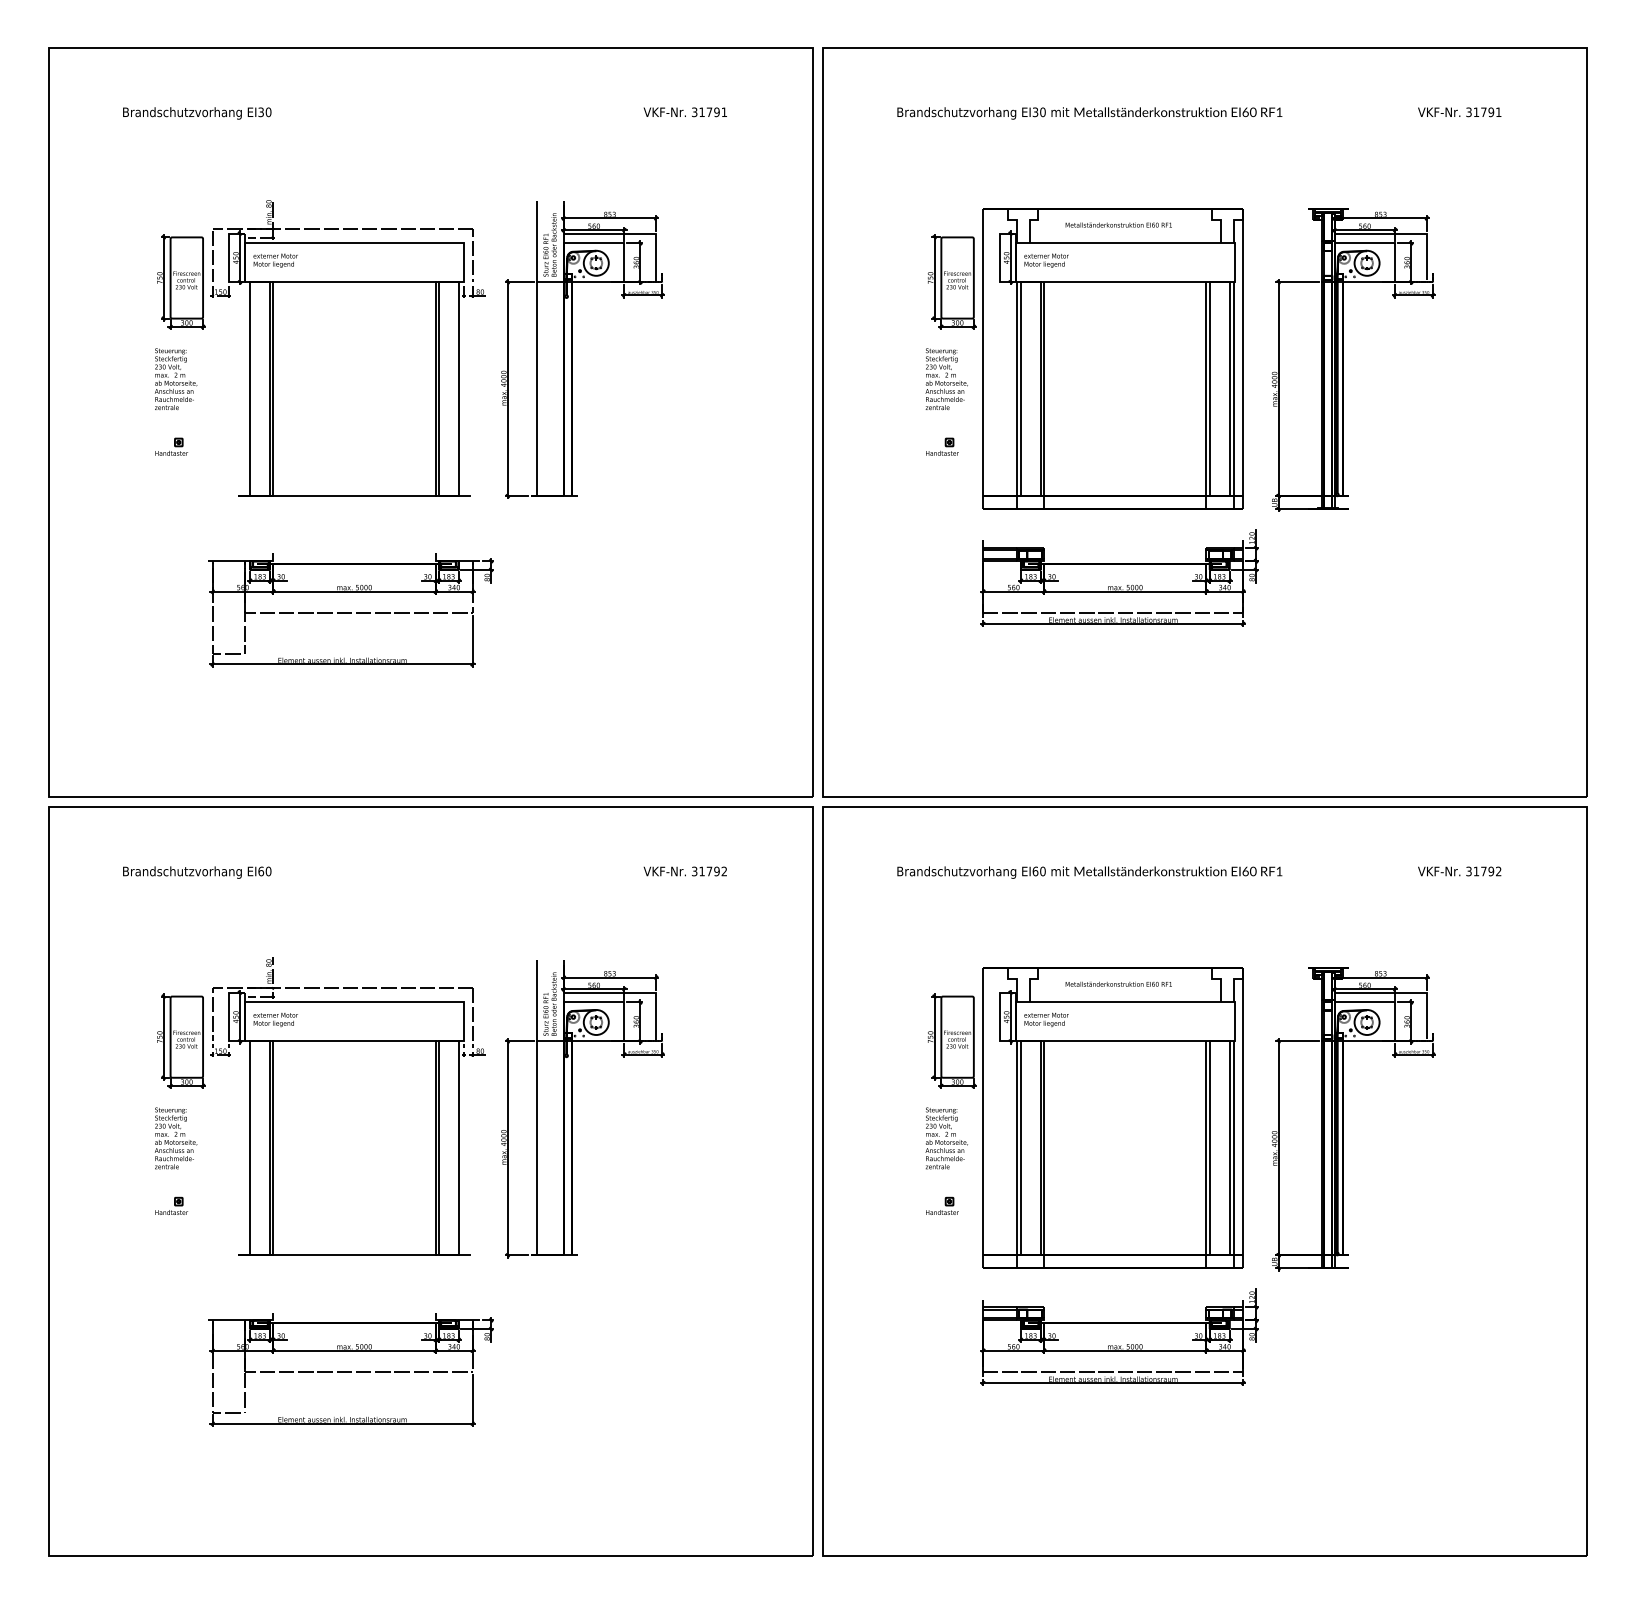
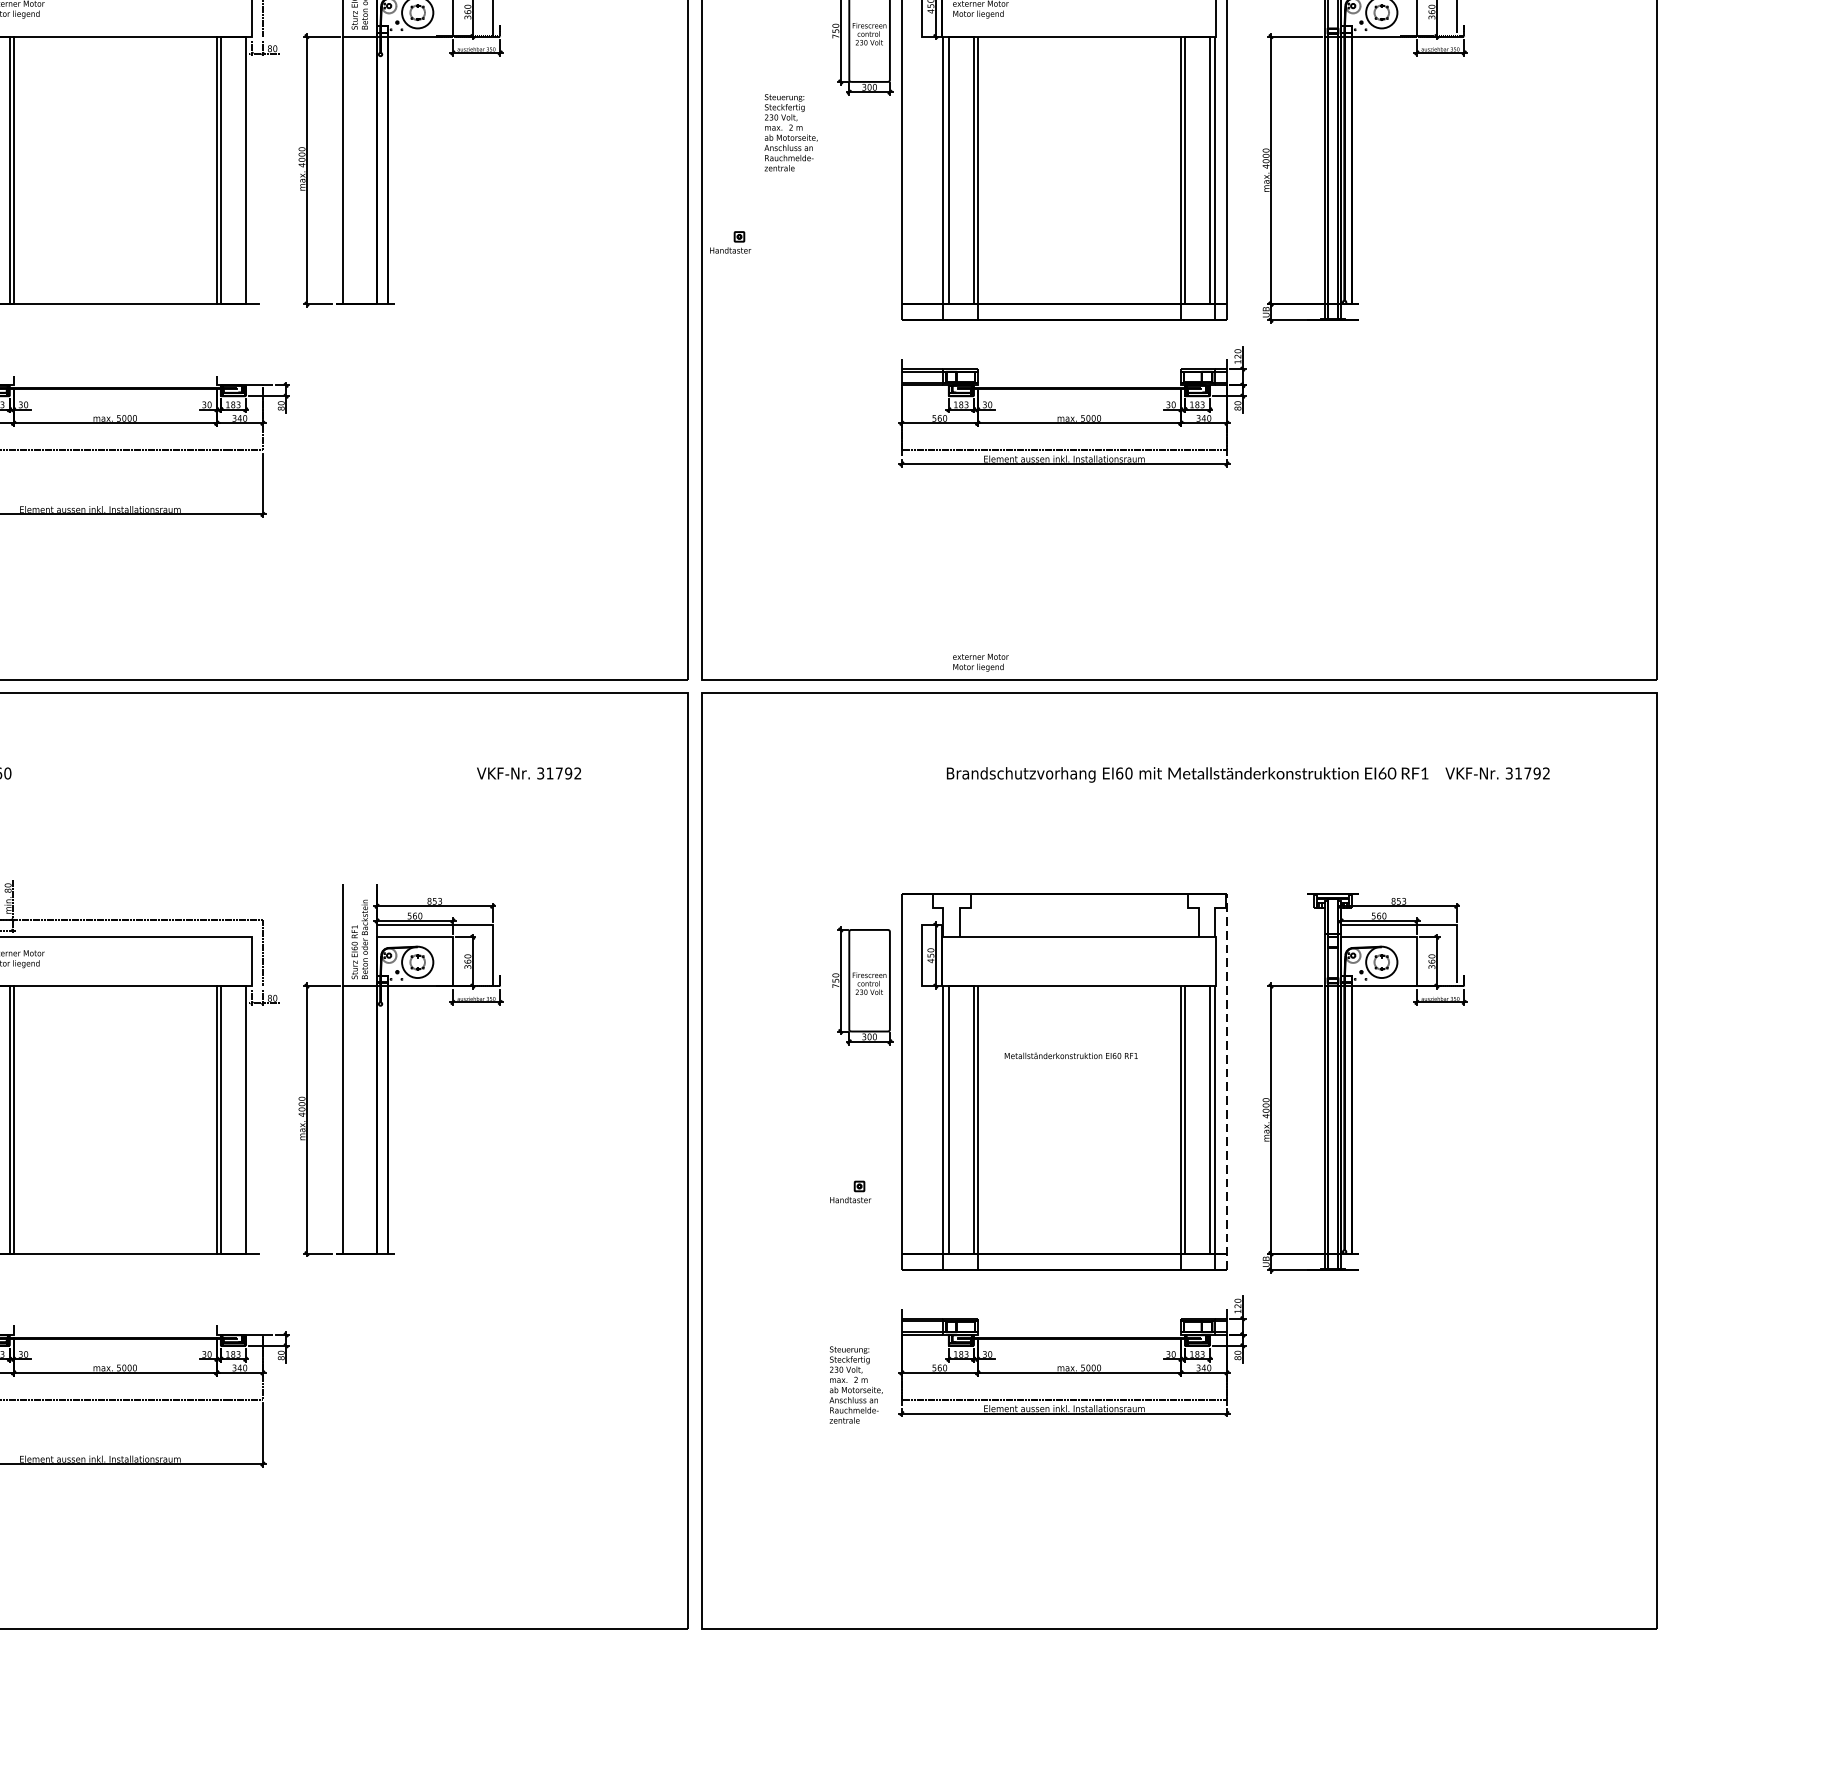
text: (946, 379) -> (790, 133), moved
part: (942, 446) -> (730, 241), moved
text: (1089, 872) -> (1187, 774), moved
text: (1118, 983) -> (1070, 1054), moved
text: (1046, 1019) -> (980, 662), moved
line: (1243, 1117) -> (1227, 1081), solid -> dashed
text: (946, 1138) -> (855, 1385), moved

